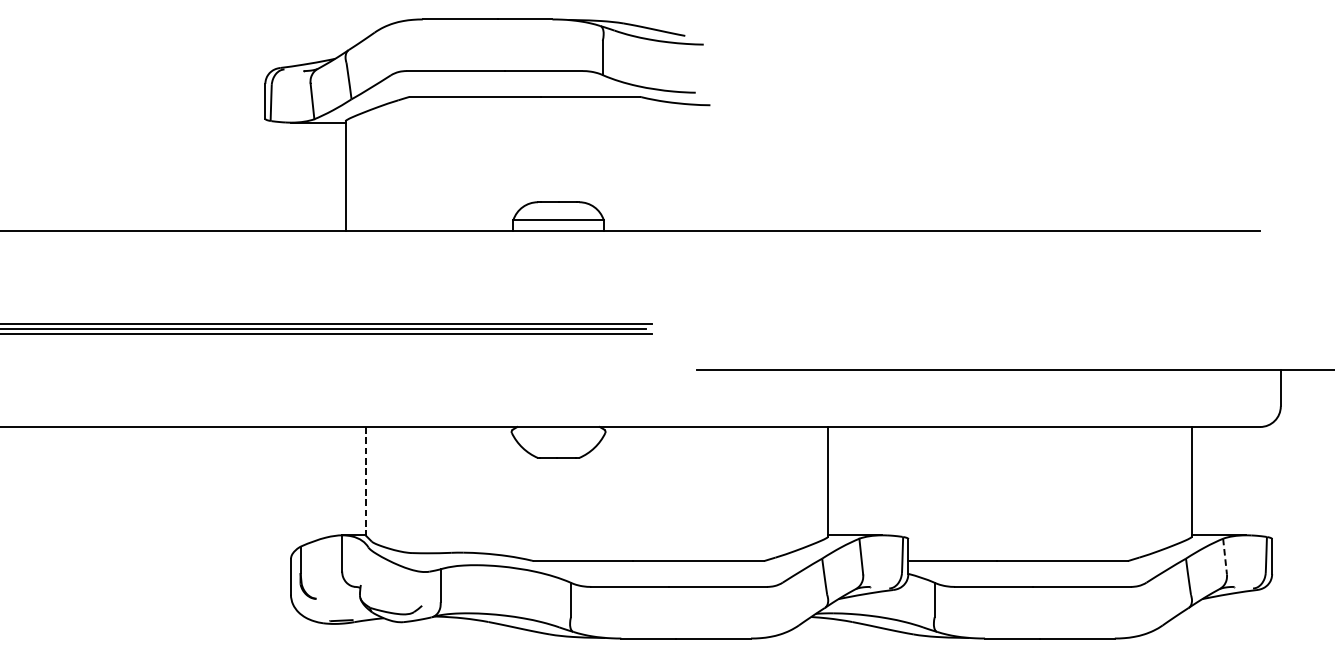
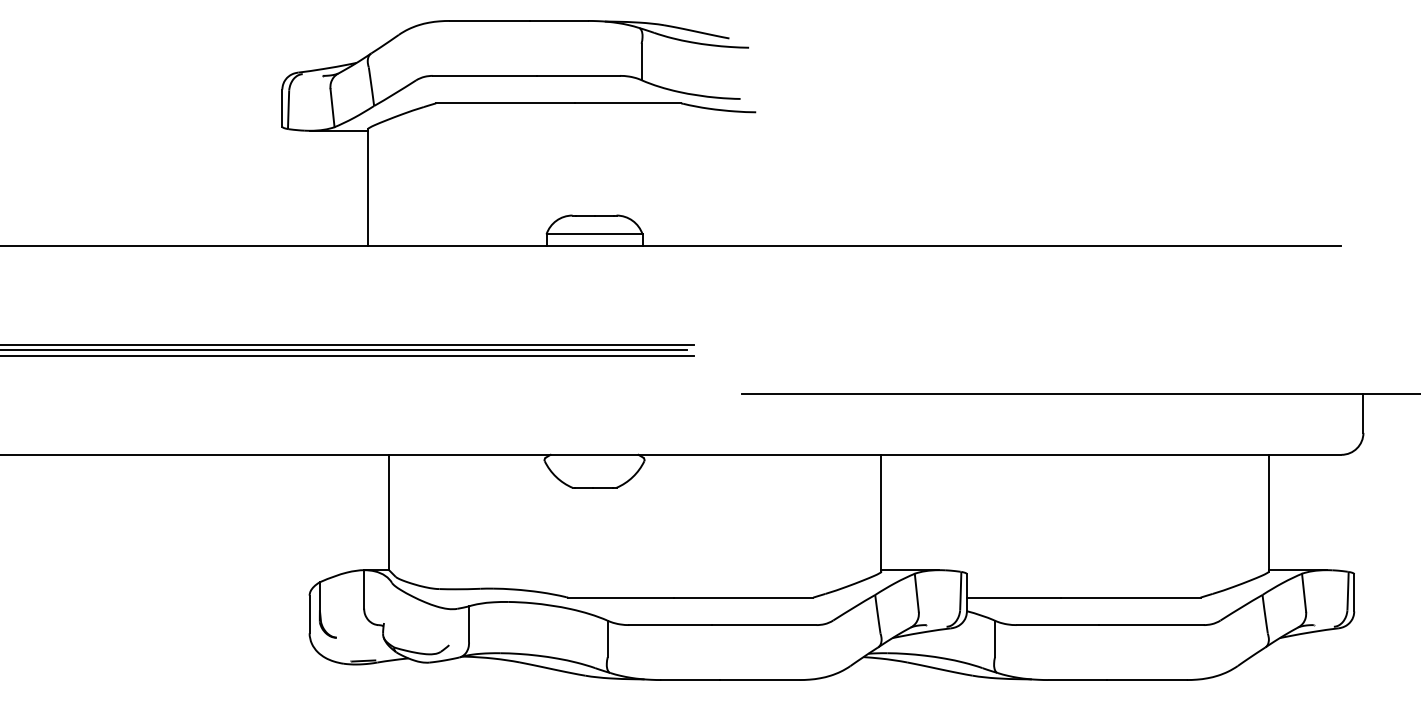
line: (365, 481) -> (388, 512), dashed -> solid
line: (1225, 557) -> (1304, 593), dashed -> solid

